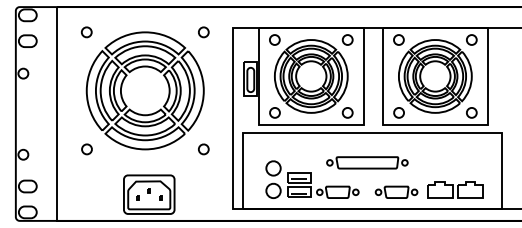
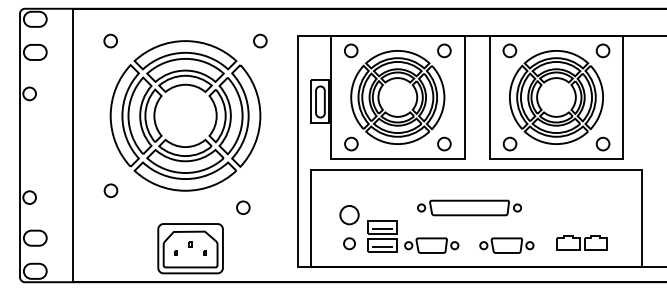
part: (203, 149) -> (243, 207), moved
part: (455, 189) -> (582, 242), size x0.7
part: (273, 190) -> (349, 243), size x0.6

